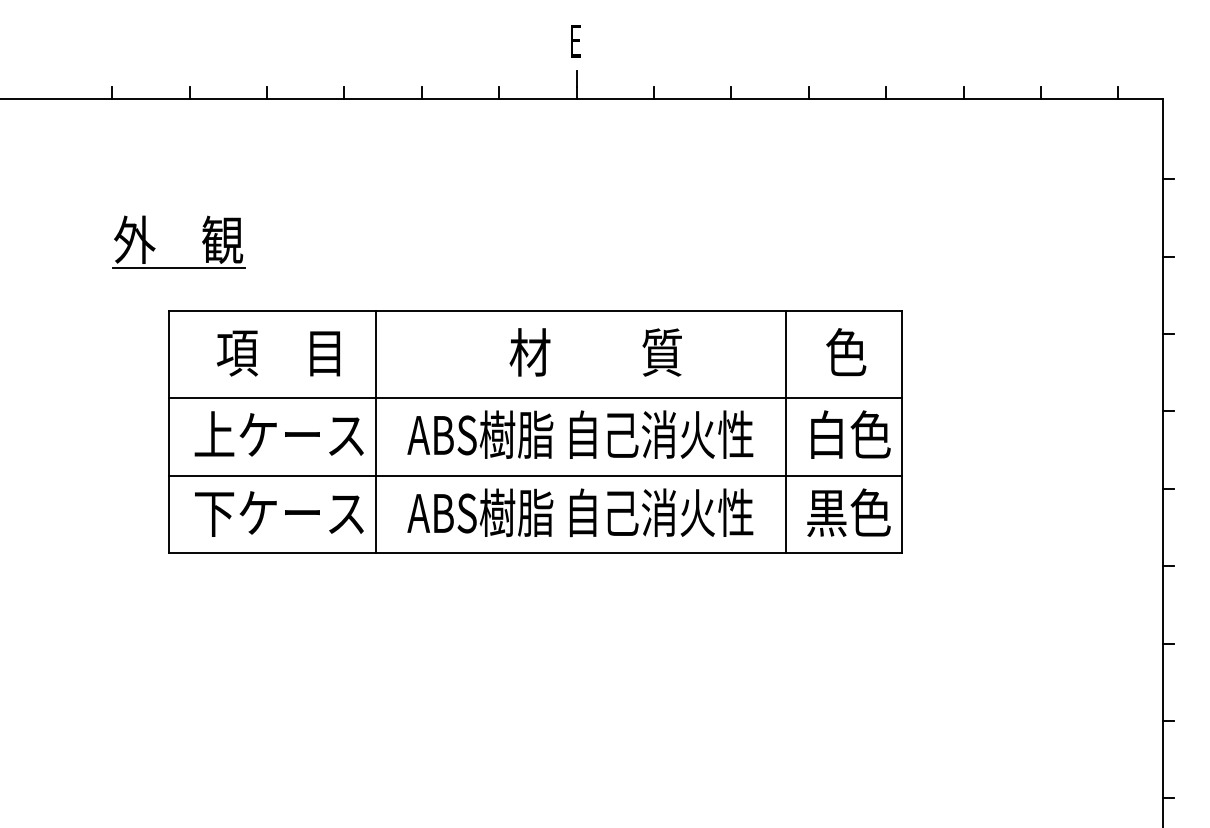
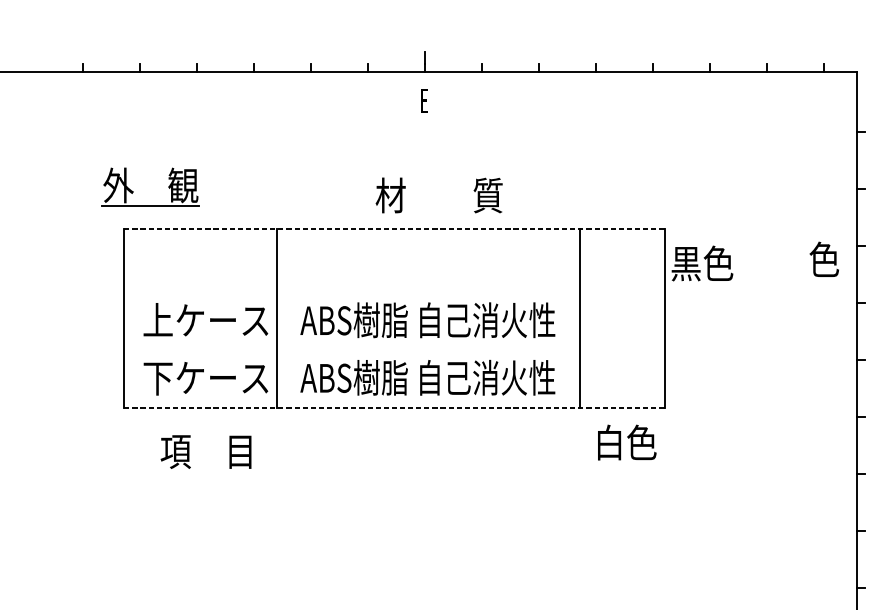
text: (575, 41) -> (424, 101), moved
part: (202, 241) -> (168, 186), moved
line: (535, 310) -> (394, 228), solid -> dashed
text: (595, 352) -> (438, 195), moved
text: (846, 352) -> (824, 259), moved
text: (278, 353) -> (206, 452), moved
line: (535, 398) -> (394, 293), removed
text: (850, 434) -> (626, 442), moved
line: (535, 475) -> (394, 350), removed
text: (848, 512) -> (702, 263), moved
line: (535, 553) -> (394, 407), solid -> dashed

